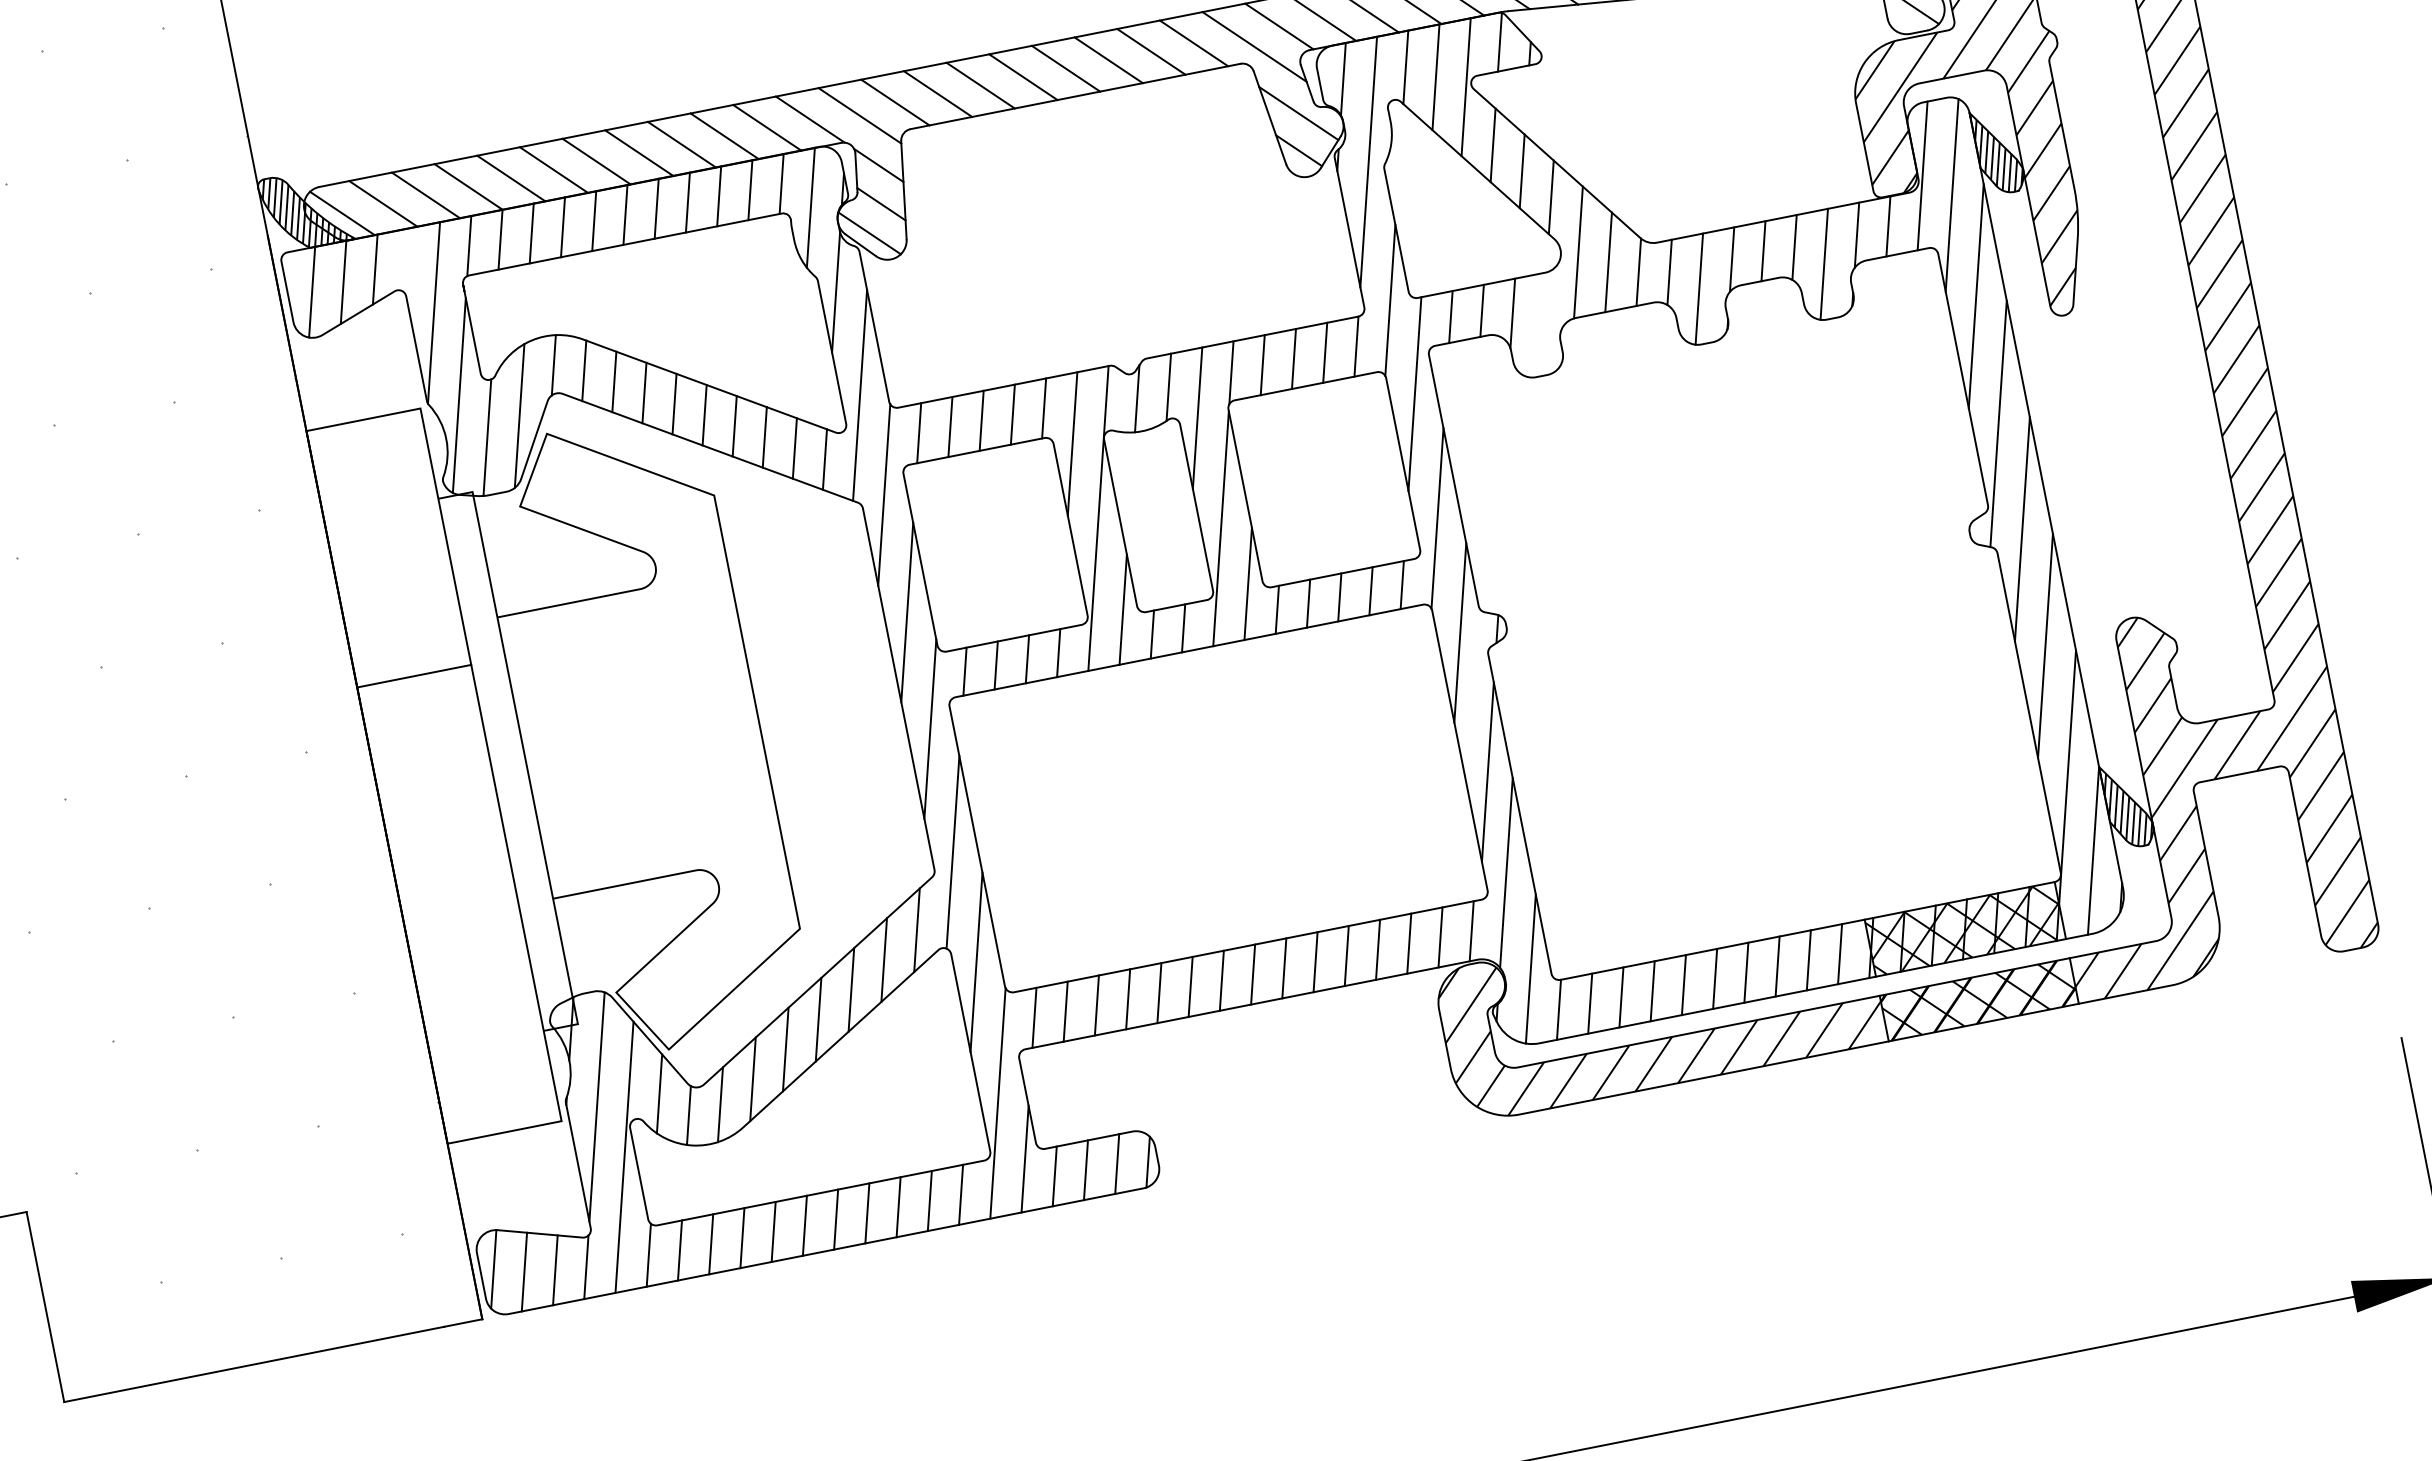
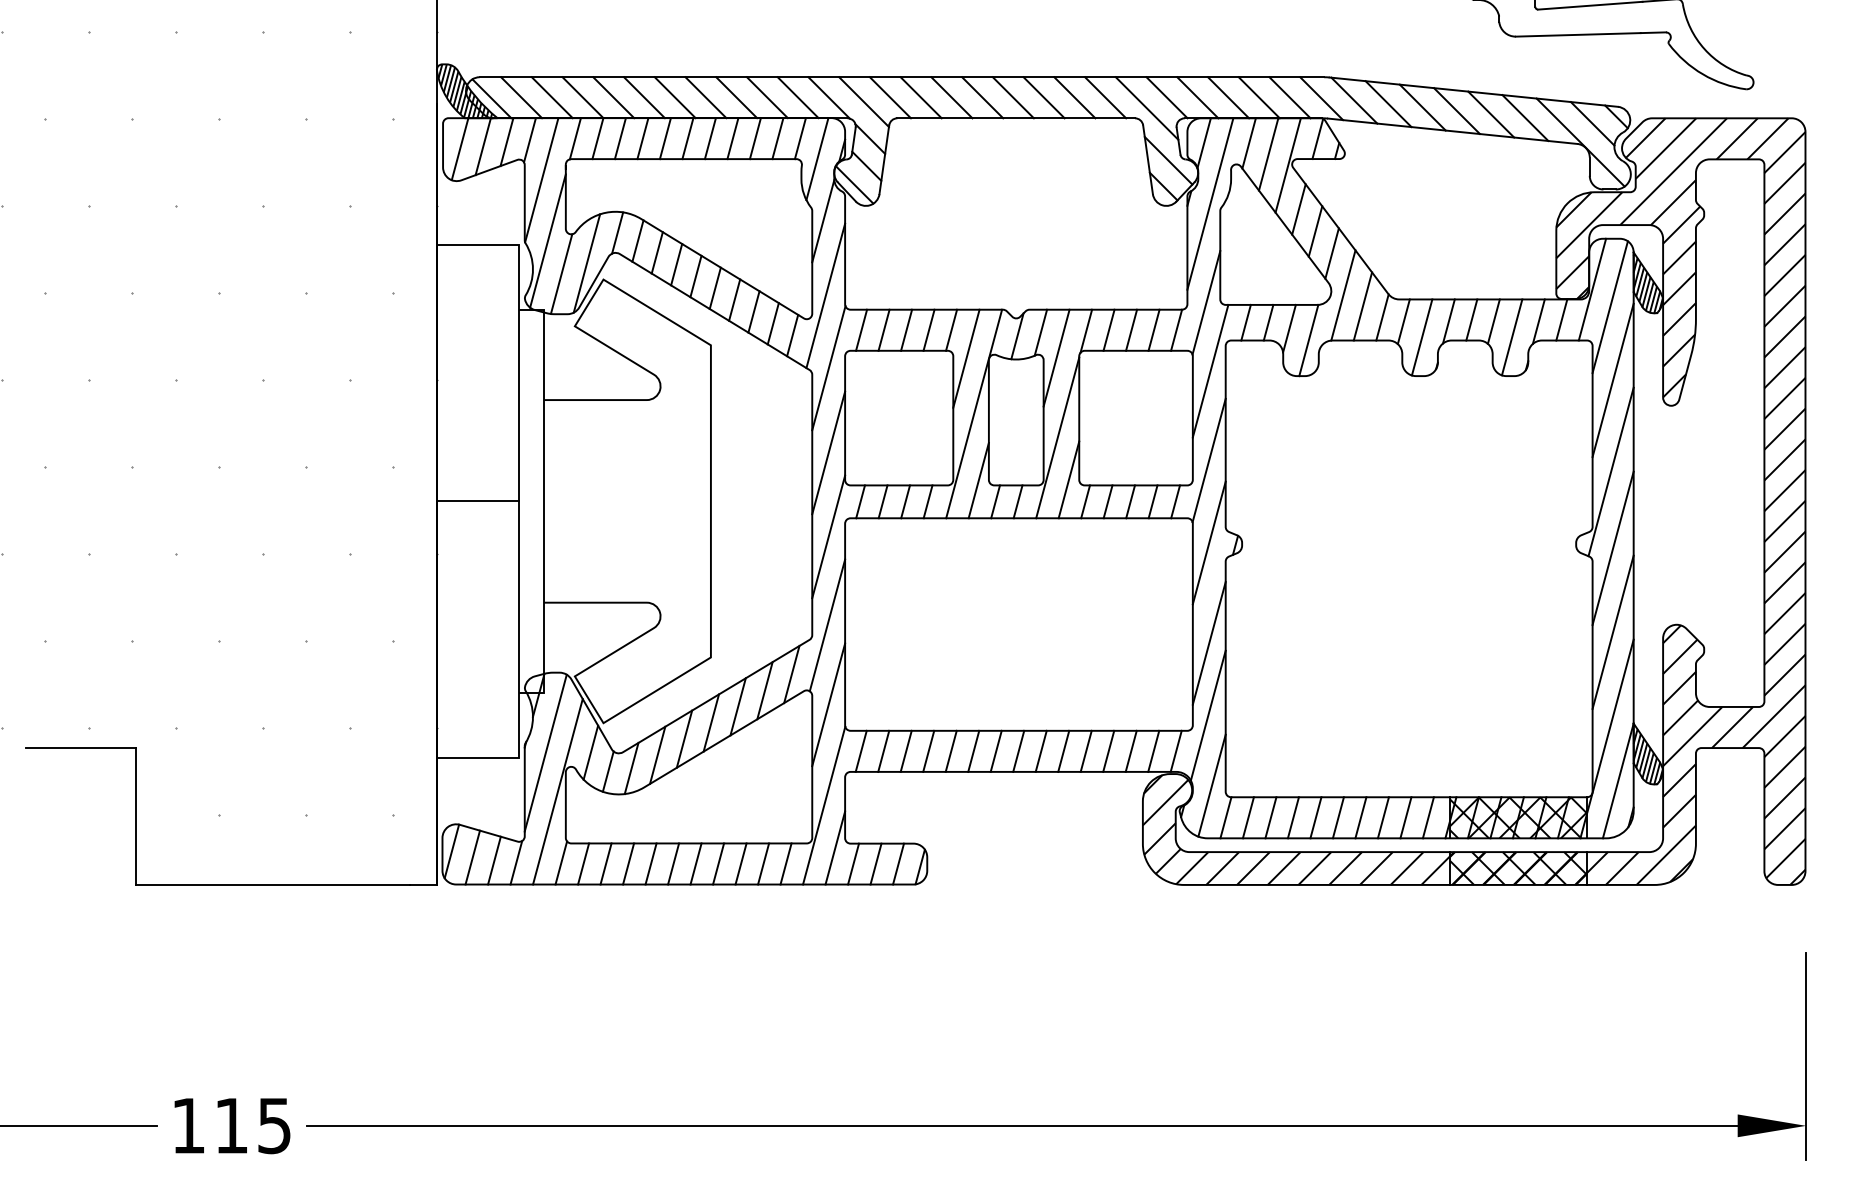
line: (406, 261) -> (529, 140), added
line: (1542, 324) -> (1308, 340), added
line: (414, 676) -> (478, 501), moved

